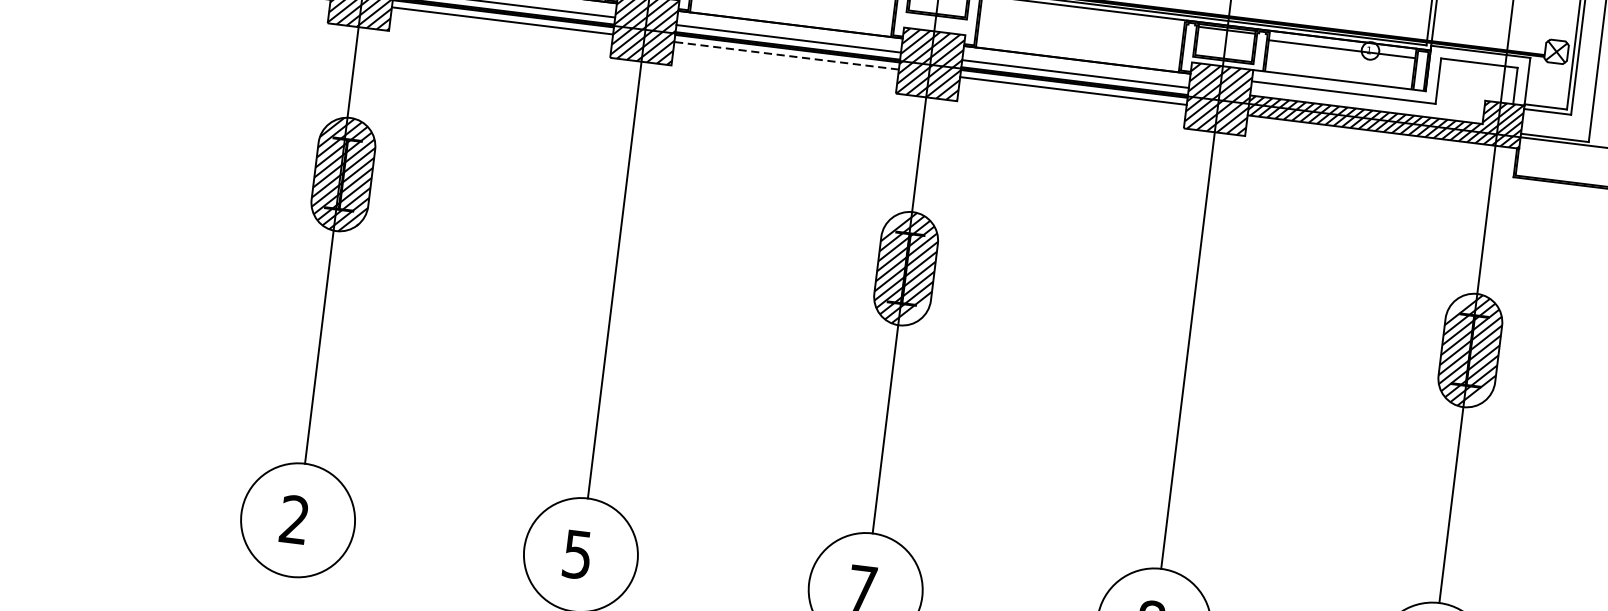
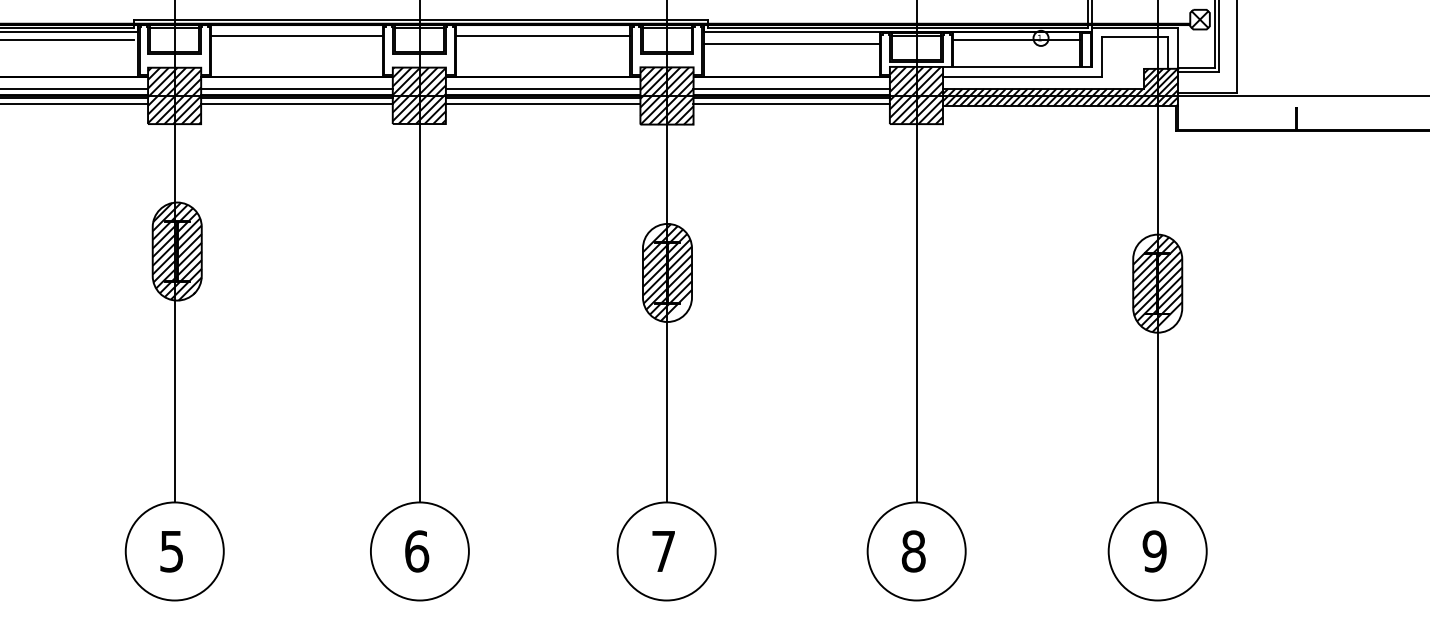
line: (1081, 22) -> (791, 44), added
line: (785, 55) -> (542, 103), dashed -> solid
text: (294, 519) -> (171, 551), 2 -> 5
text: (578, 554) -> (417, 551), 5 -> 6

